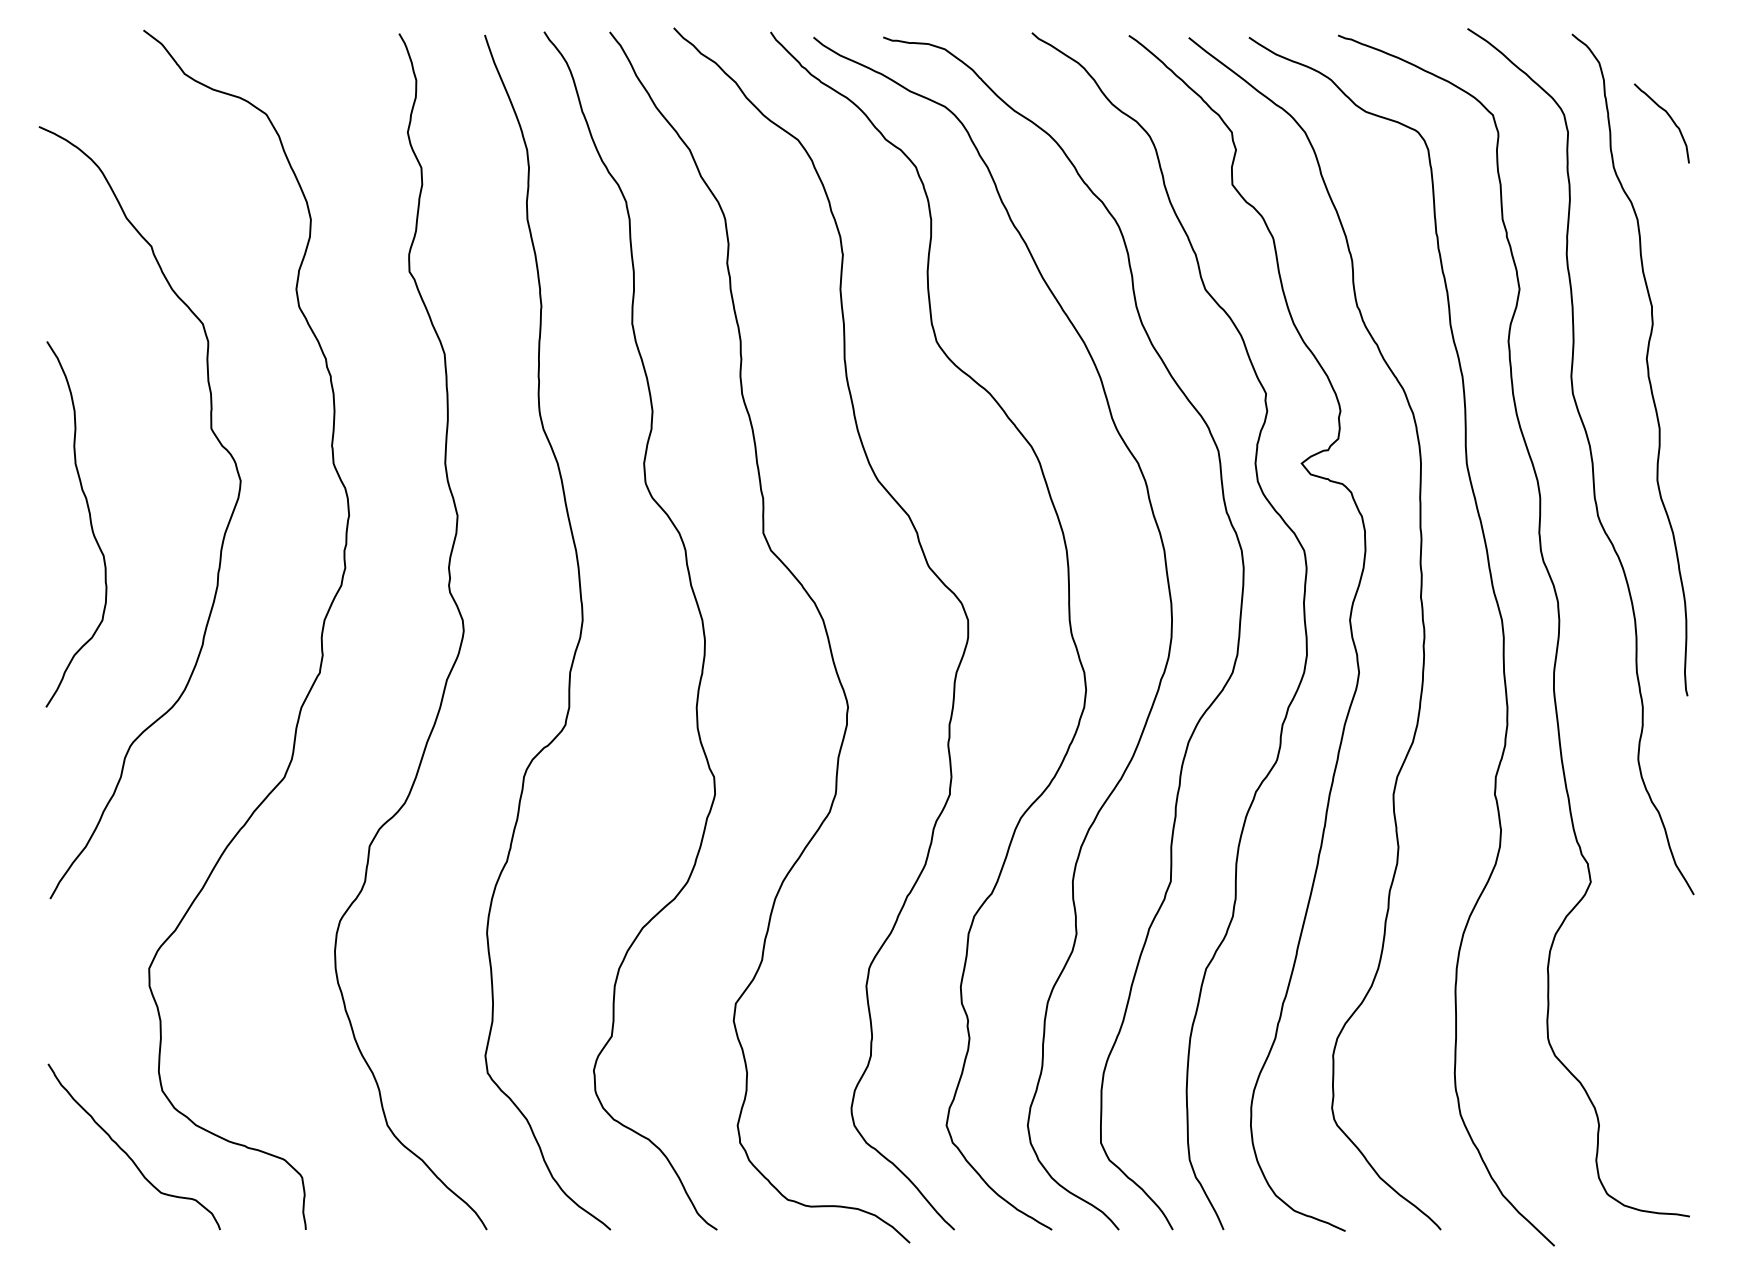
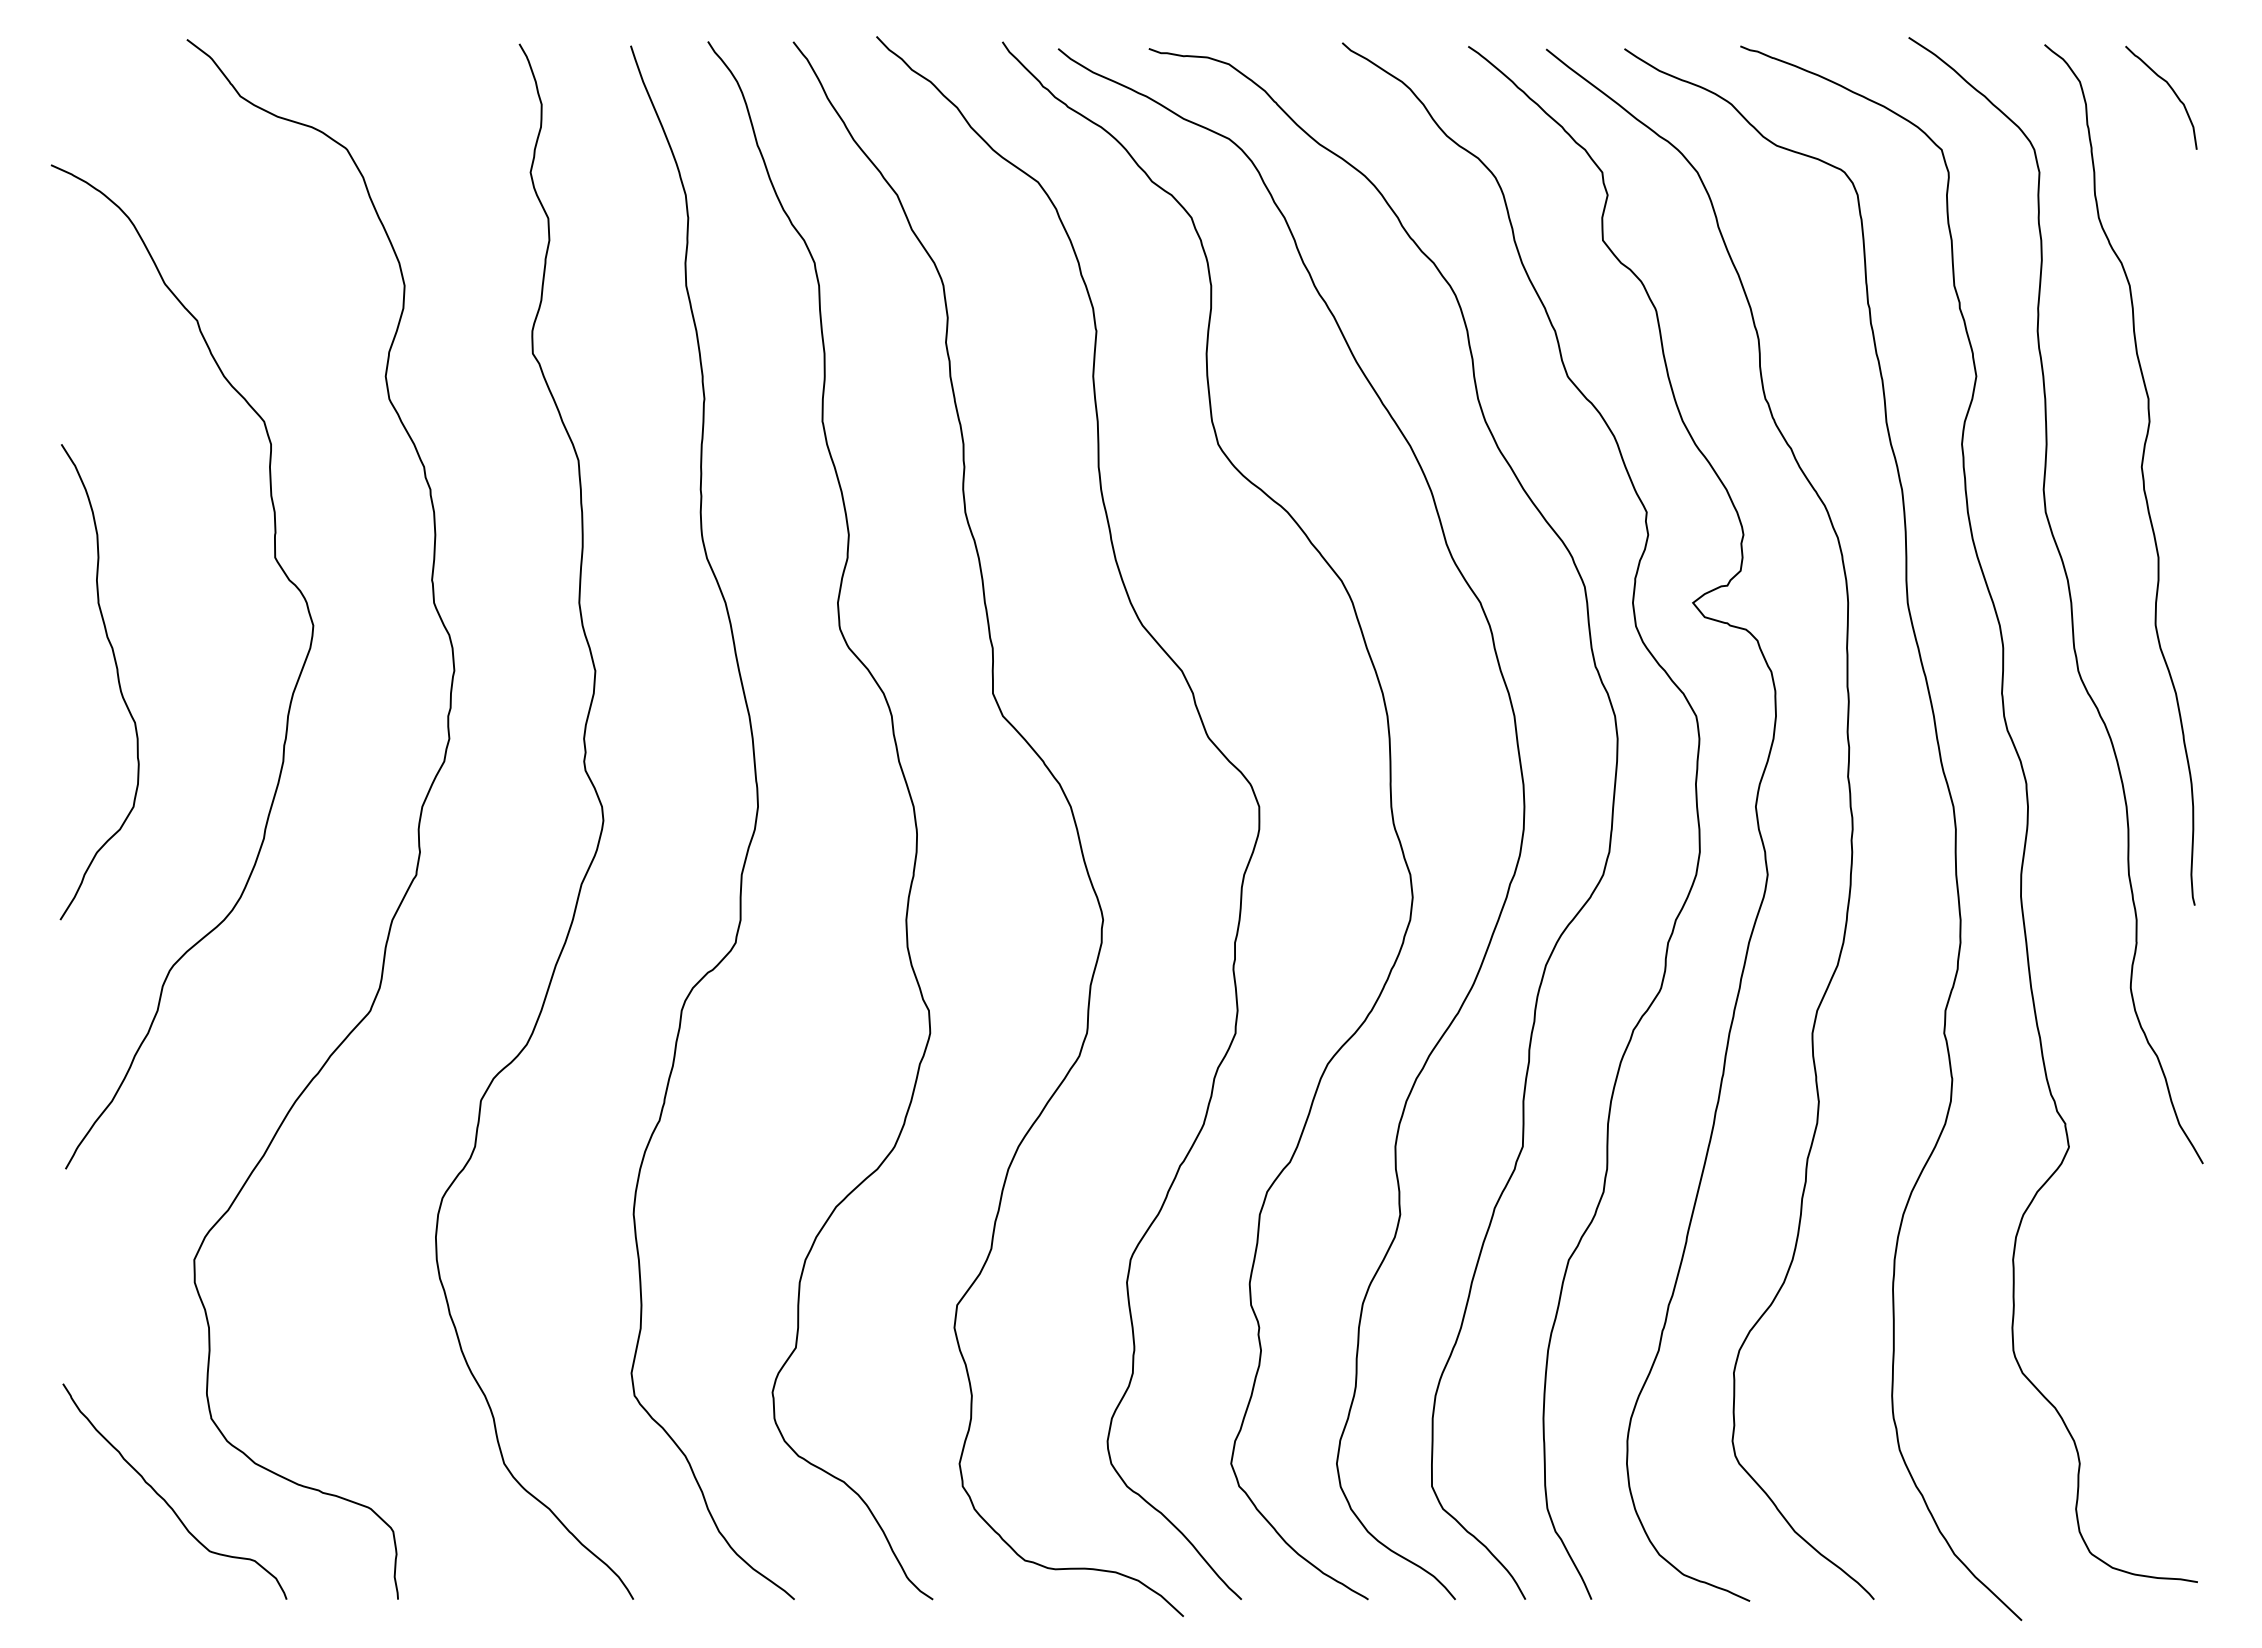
curve: (1670, 118) -> (2172, 91), moved

